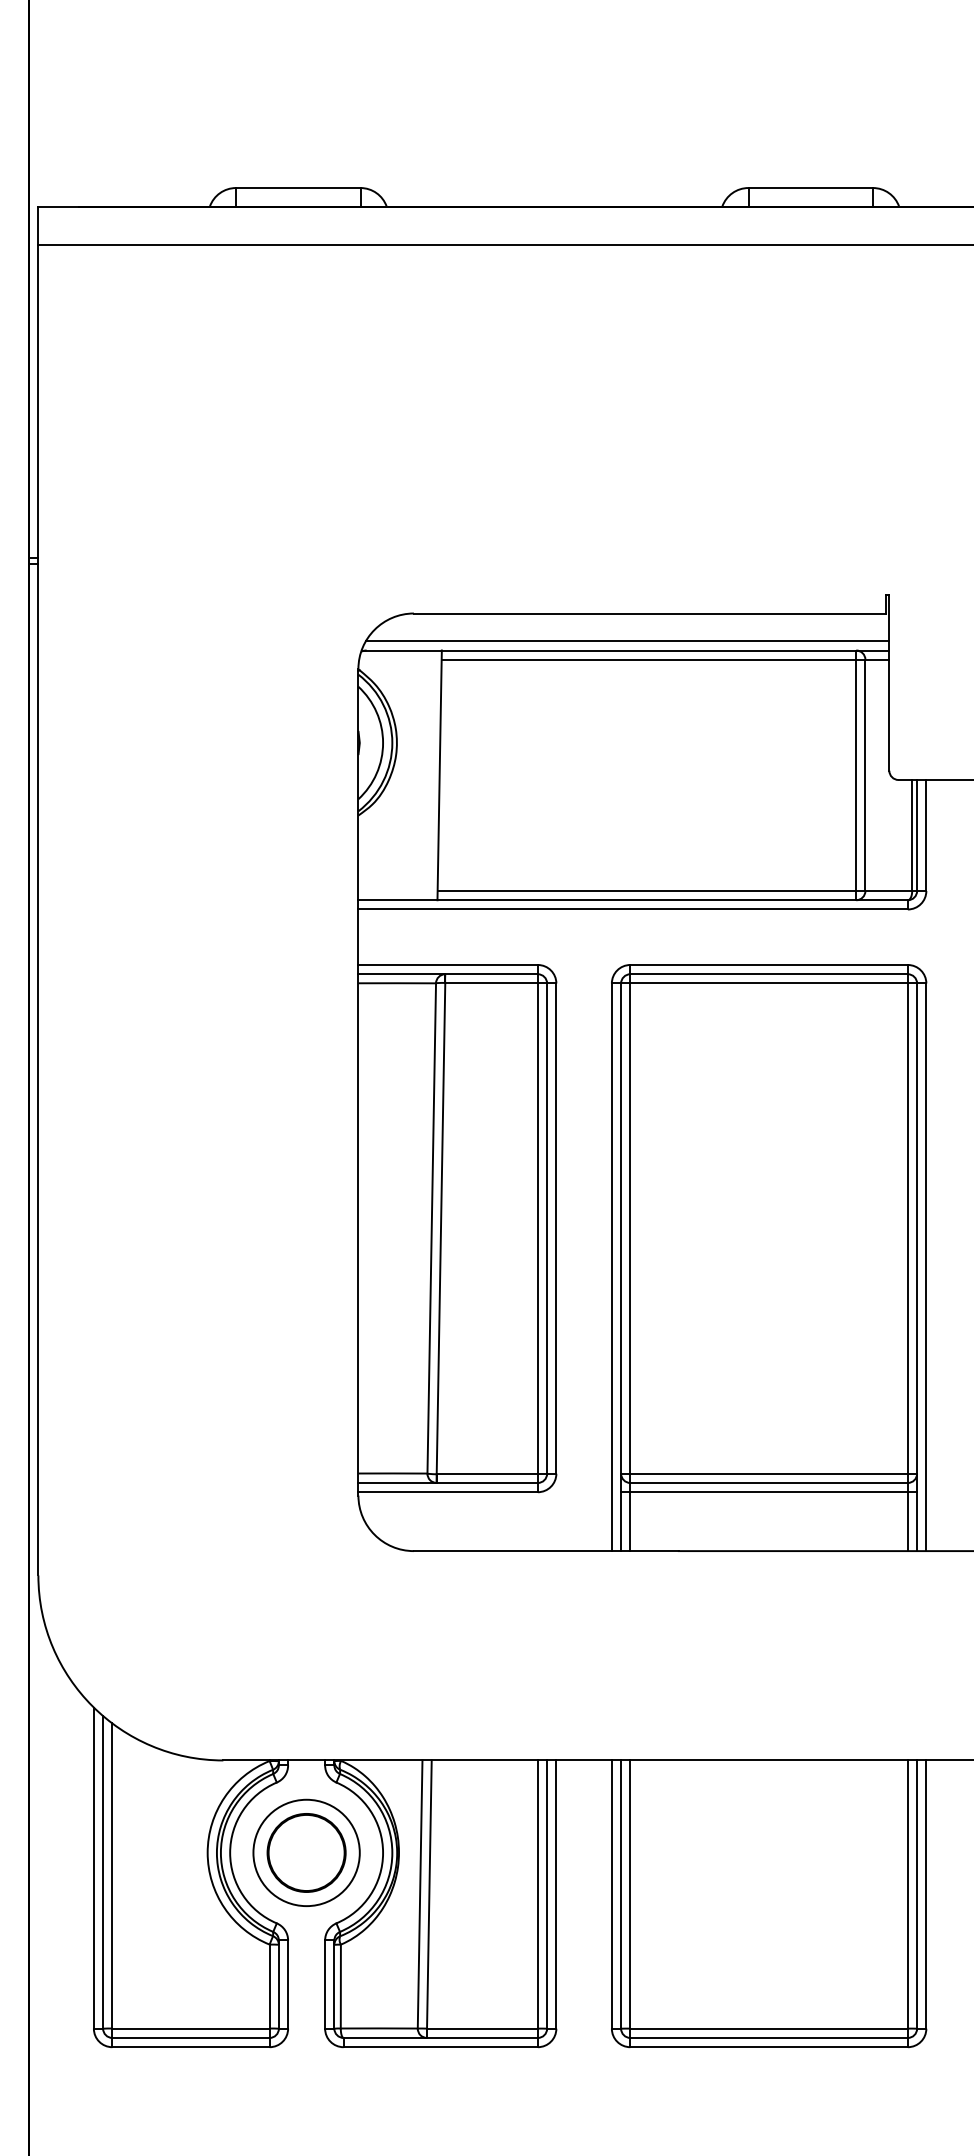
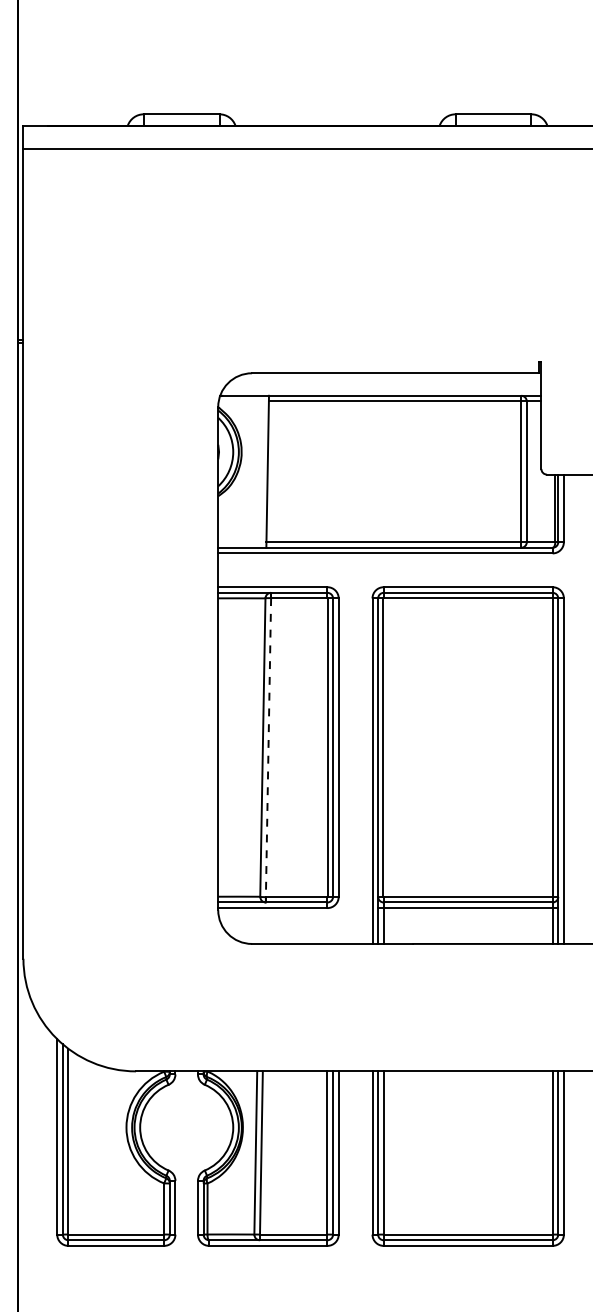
line: (626, 641) -> (381, 390), removed
line: (440, 1228) -> (268, 747), solid -> dashed
part: (306, 1852) -> (186, 1127), removed

